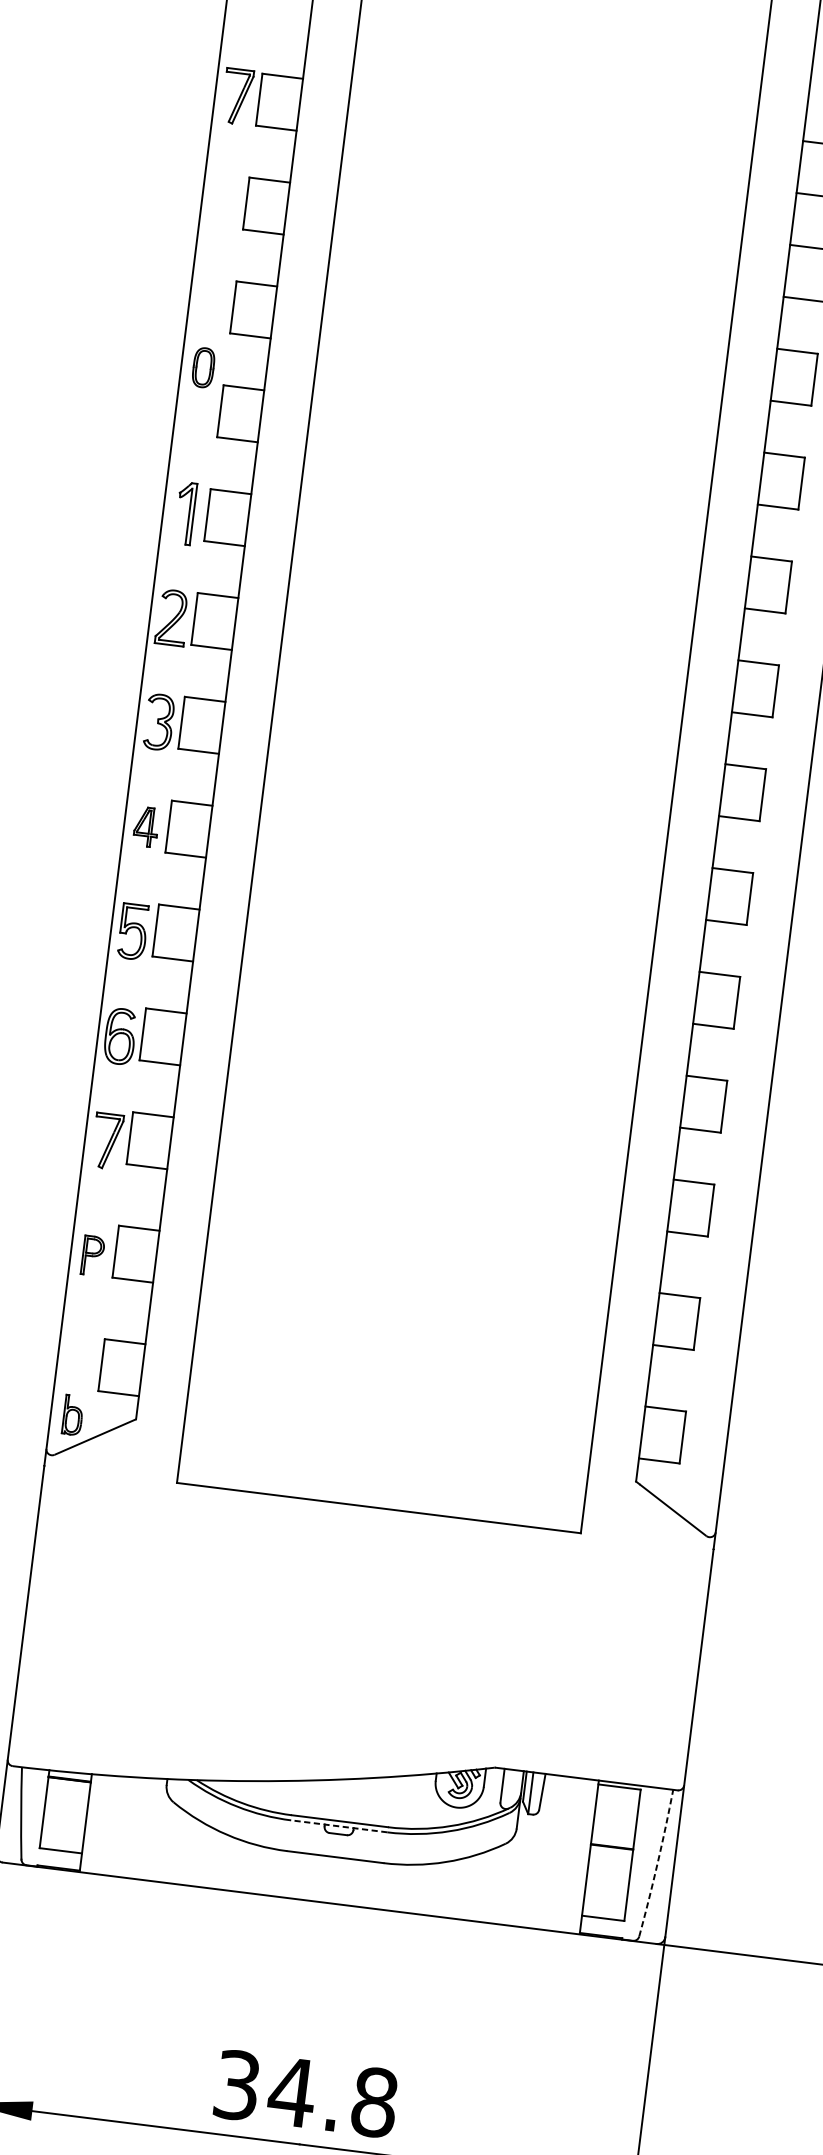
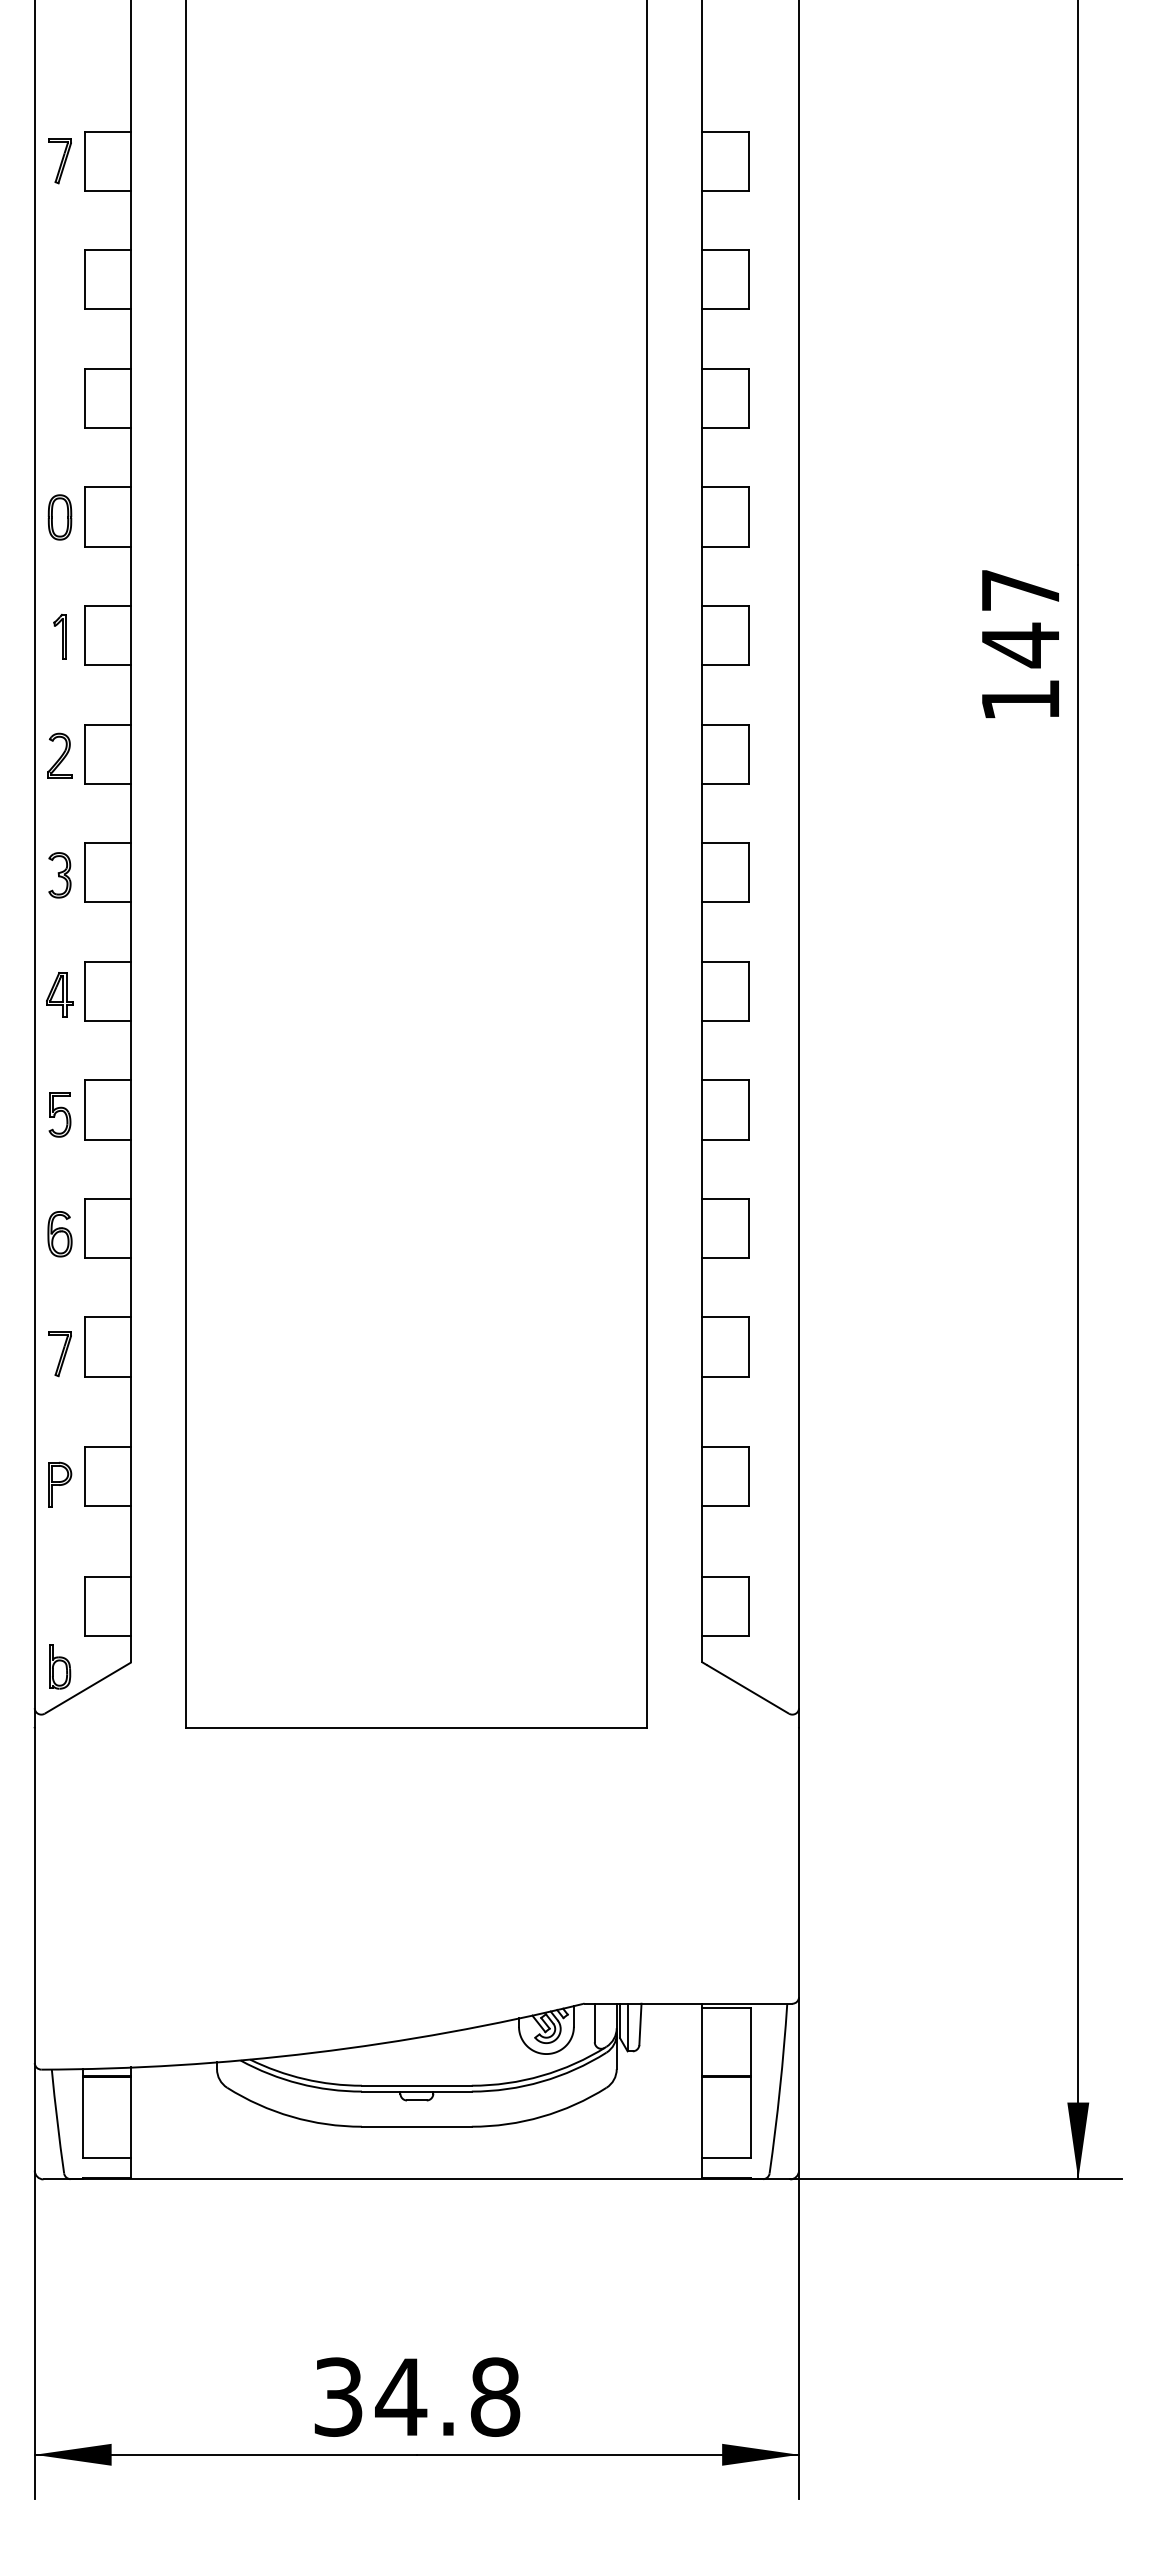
part: (236, 97) -> (59, 161), size x0.71
part: (203, 367) -> (59, 517), moved
part: (185, 513) -> (59, 636), size x0.62
part: (172, 617) -> (59, 755), size x0.71
part: (158, 722) -> (59, 875), size x0.71
part: (132, 931) -> (59, 1114), size x0.71
part: (119, 1036) -> (59, 1234), size x0.71
part: (106, 1141) -> (59, 1354), size x0.71
line: (338, 1826) -> (416, 2091), dashed -> solid
arc: (658, 1863) -> (780, 2088), dashed -> solid

